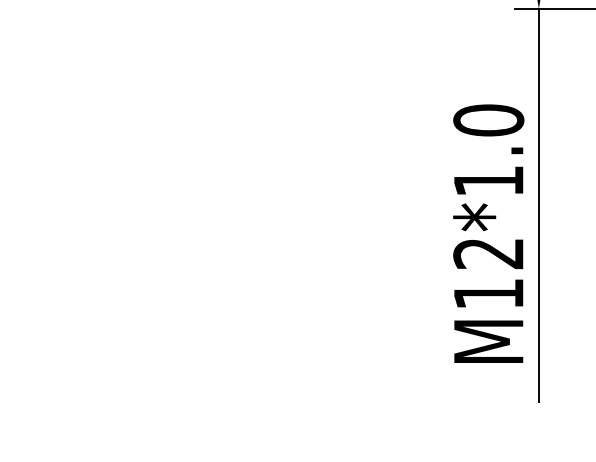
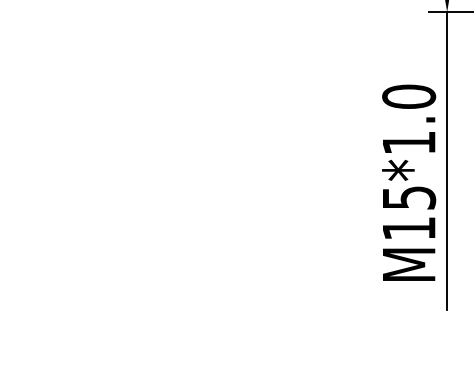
text: (489, 253) -> (409, 197), M12*1.0 -> M15*1.0

